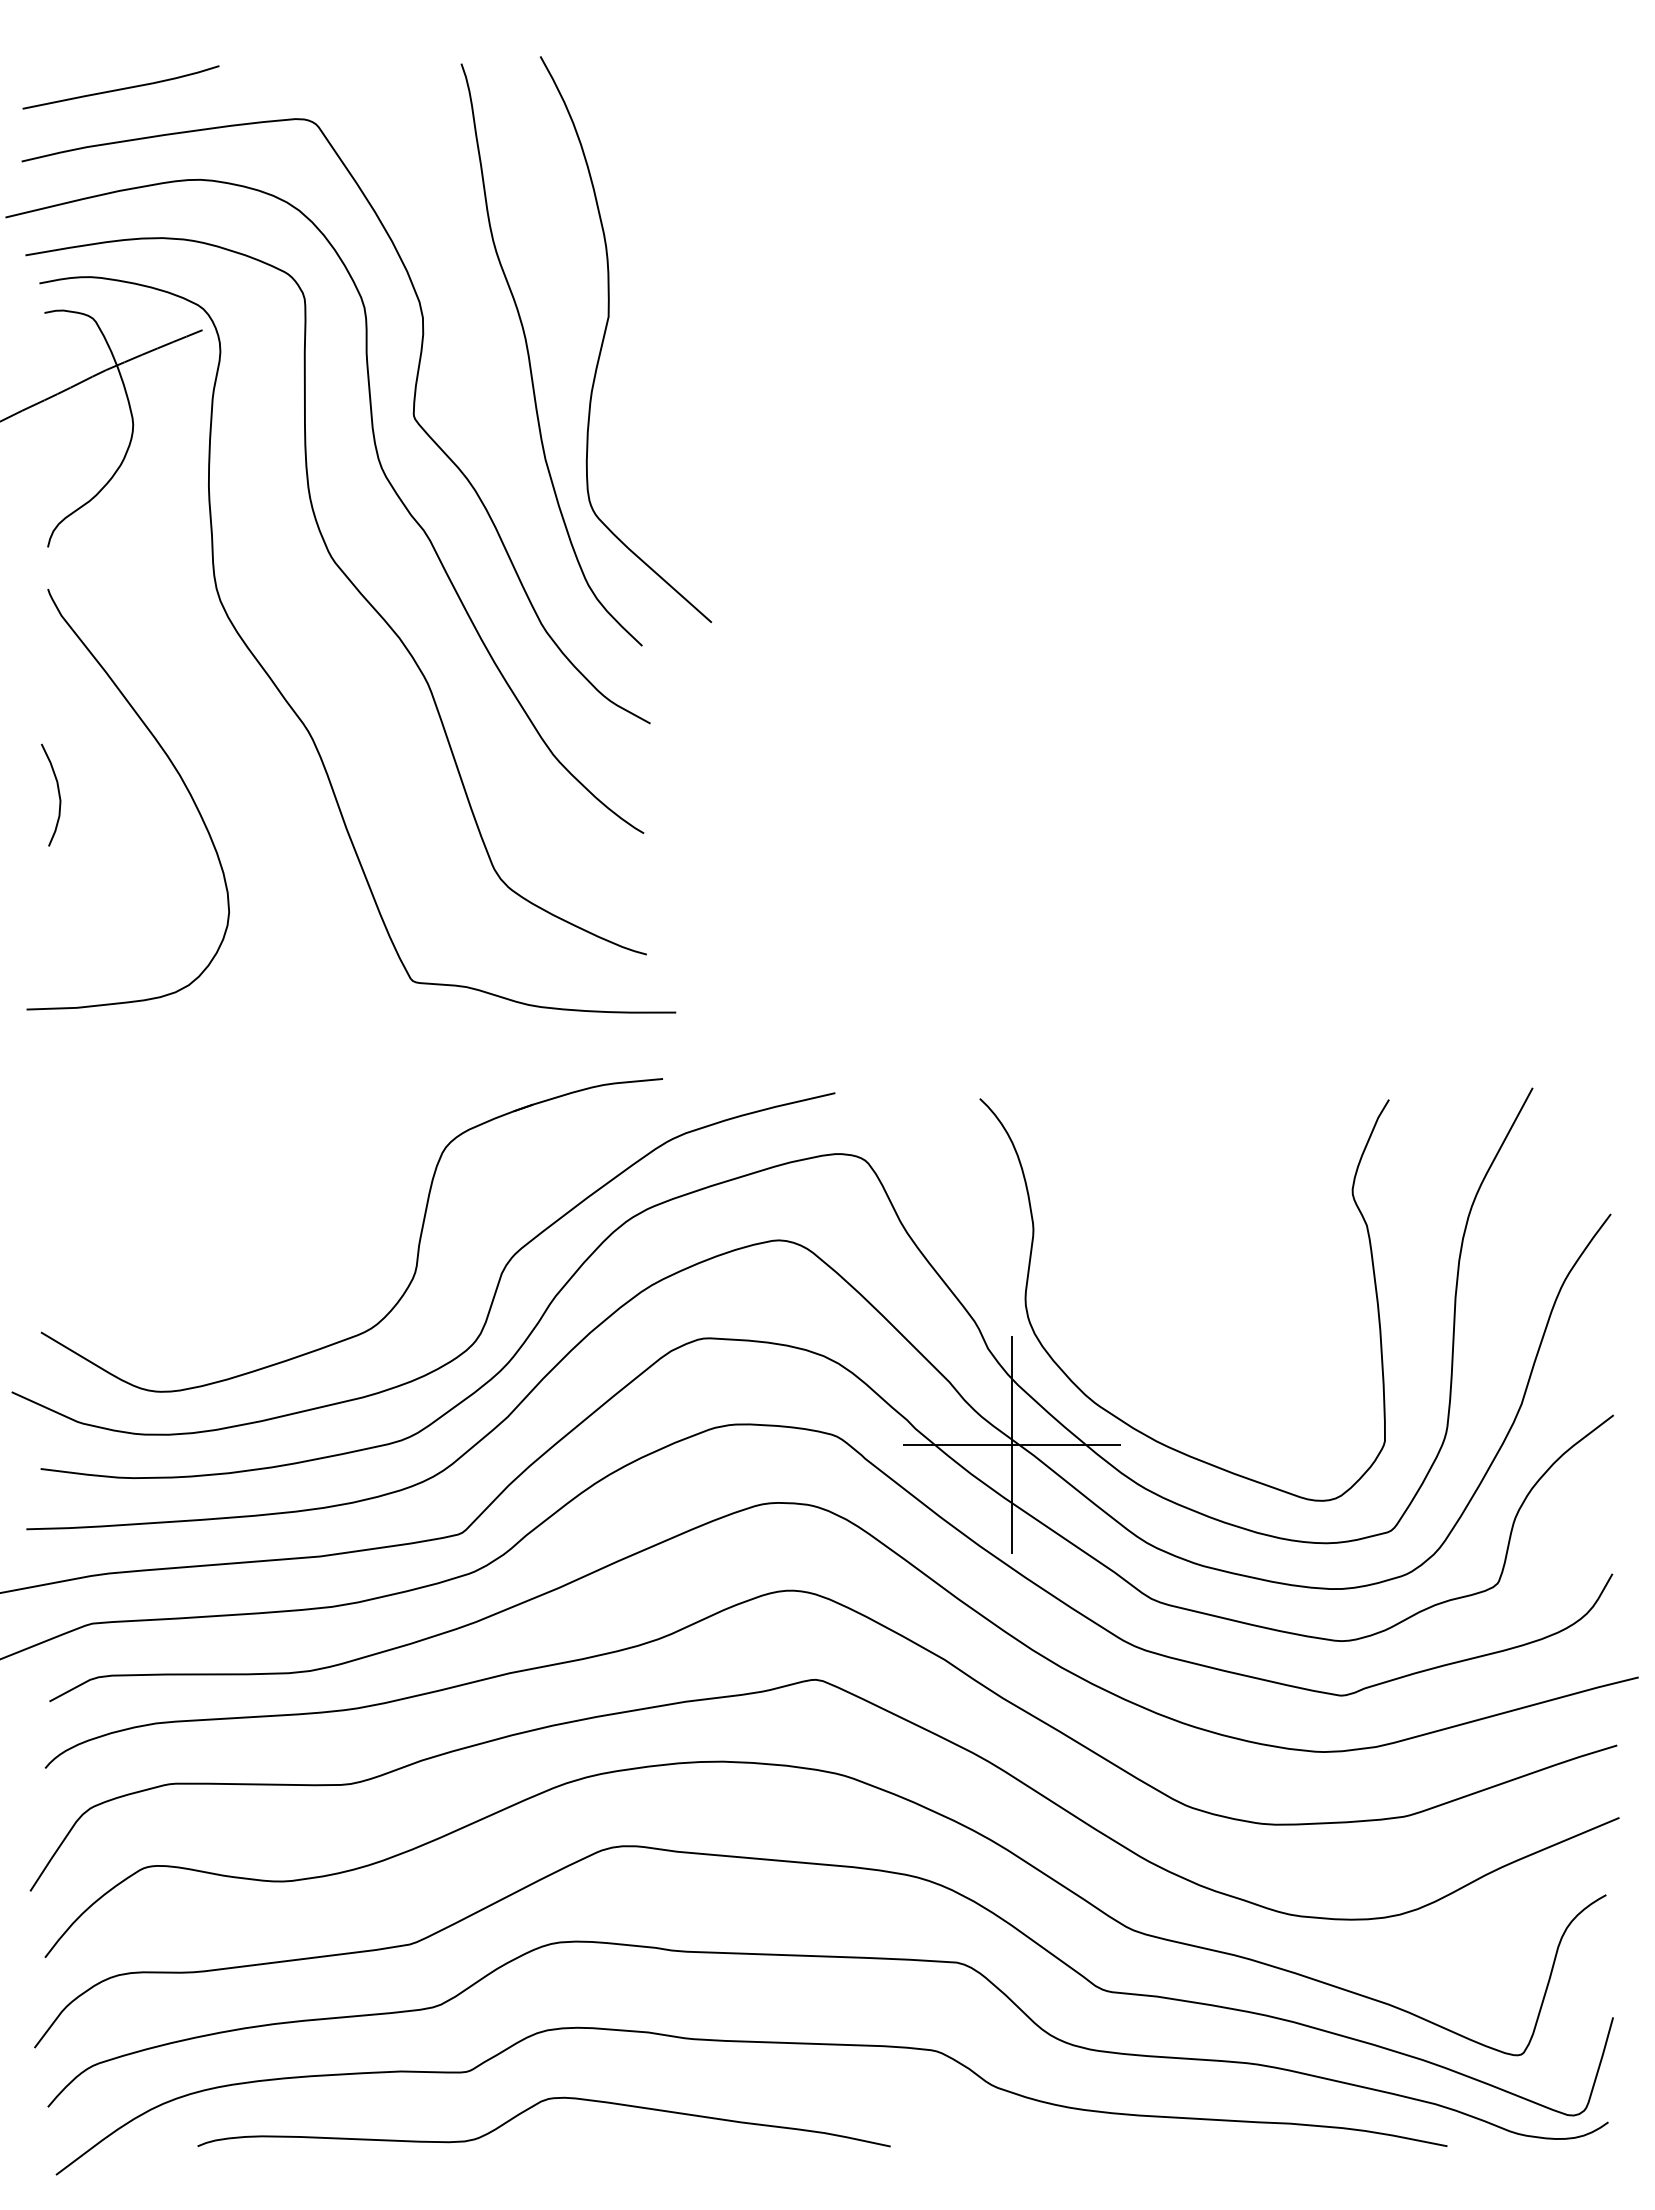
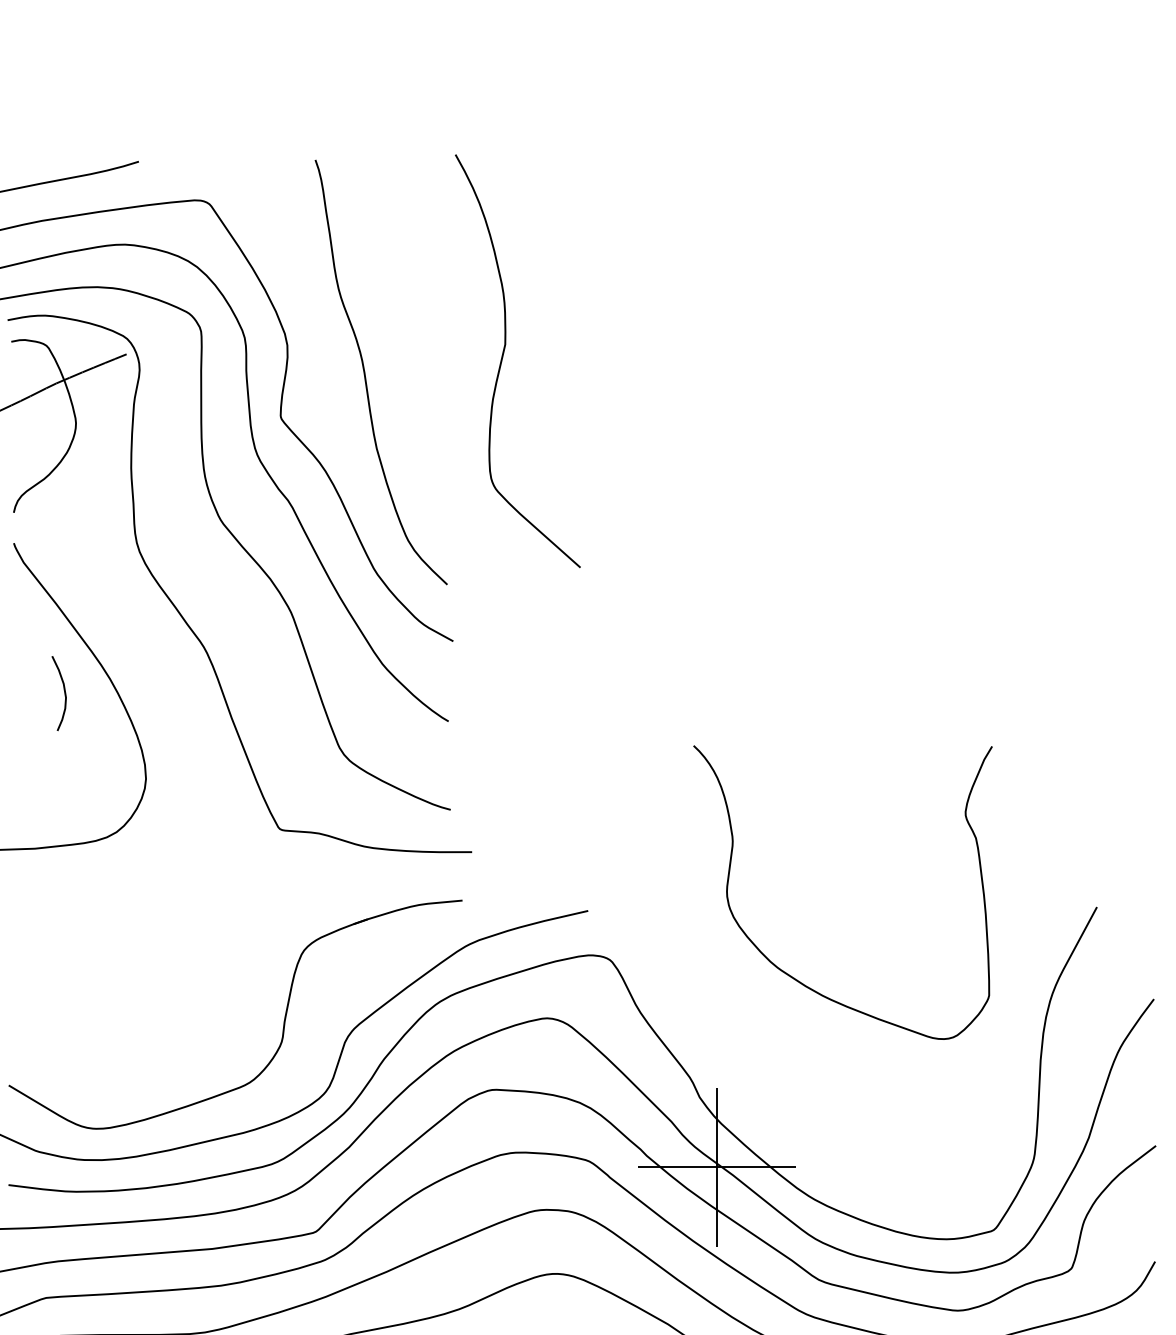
curve: (605, 335) -> (502, 358), moved
curve: (58, 794) -> (64, 693), moved
curve: (1114, 1414) -> (791, 976), moved

